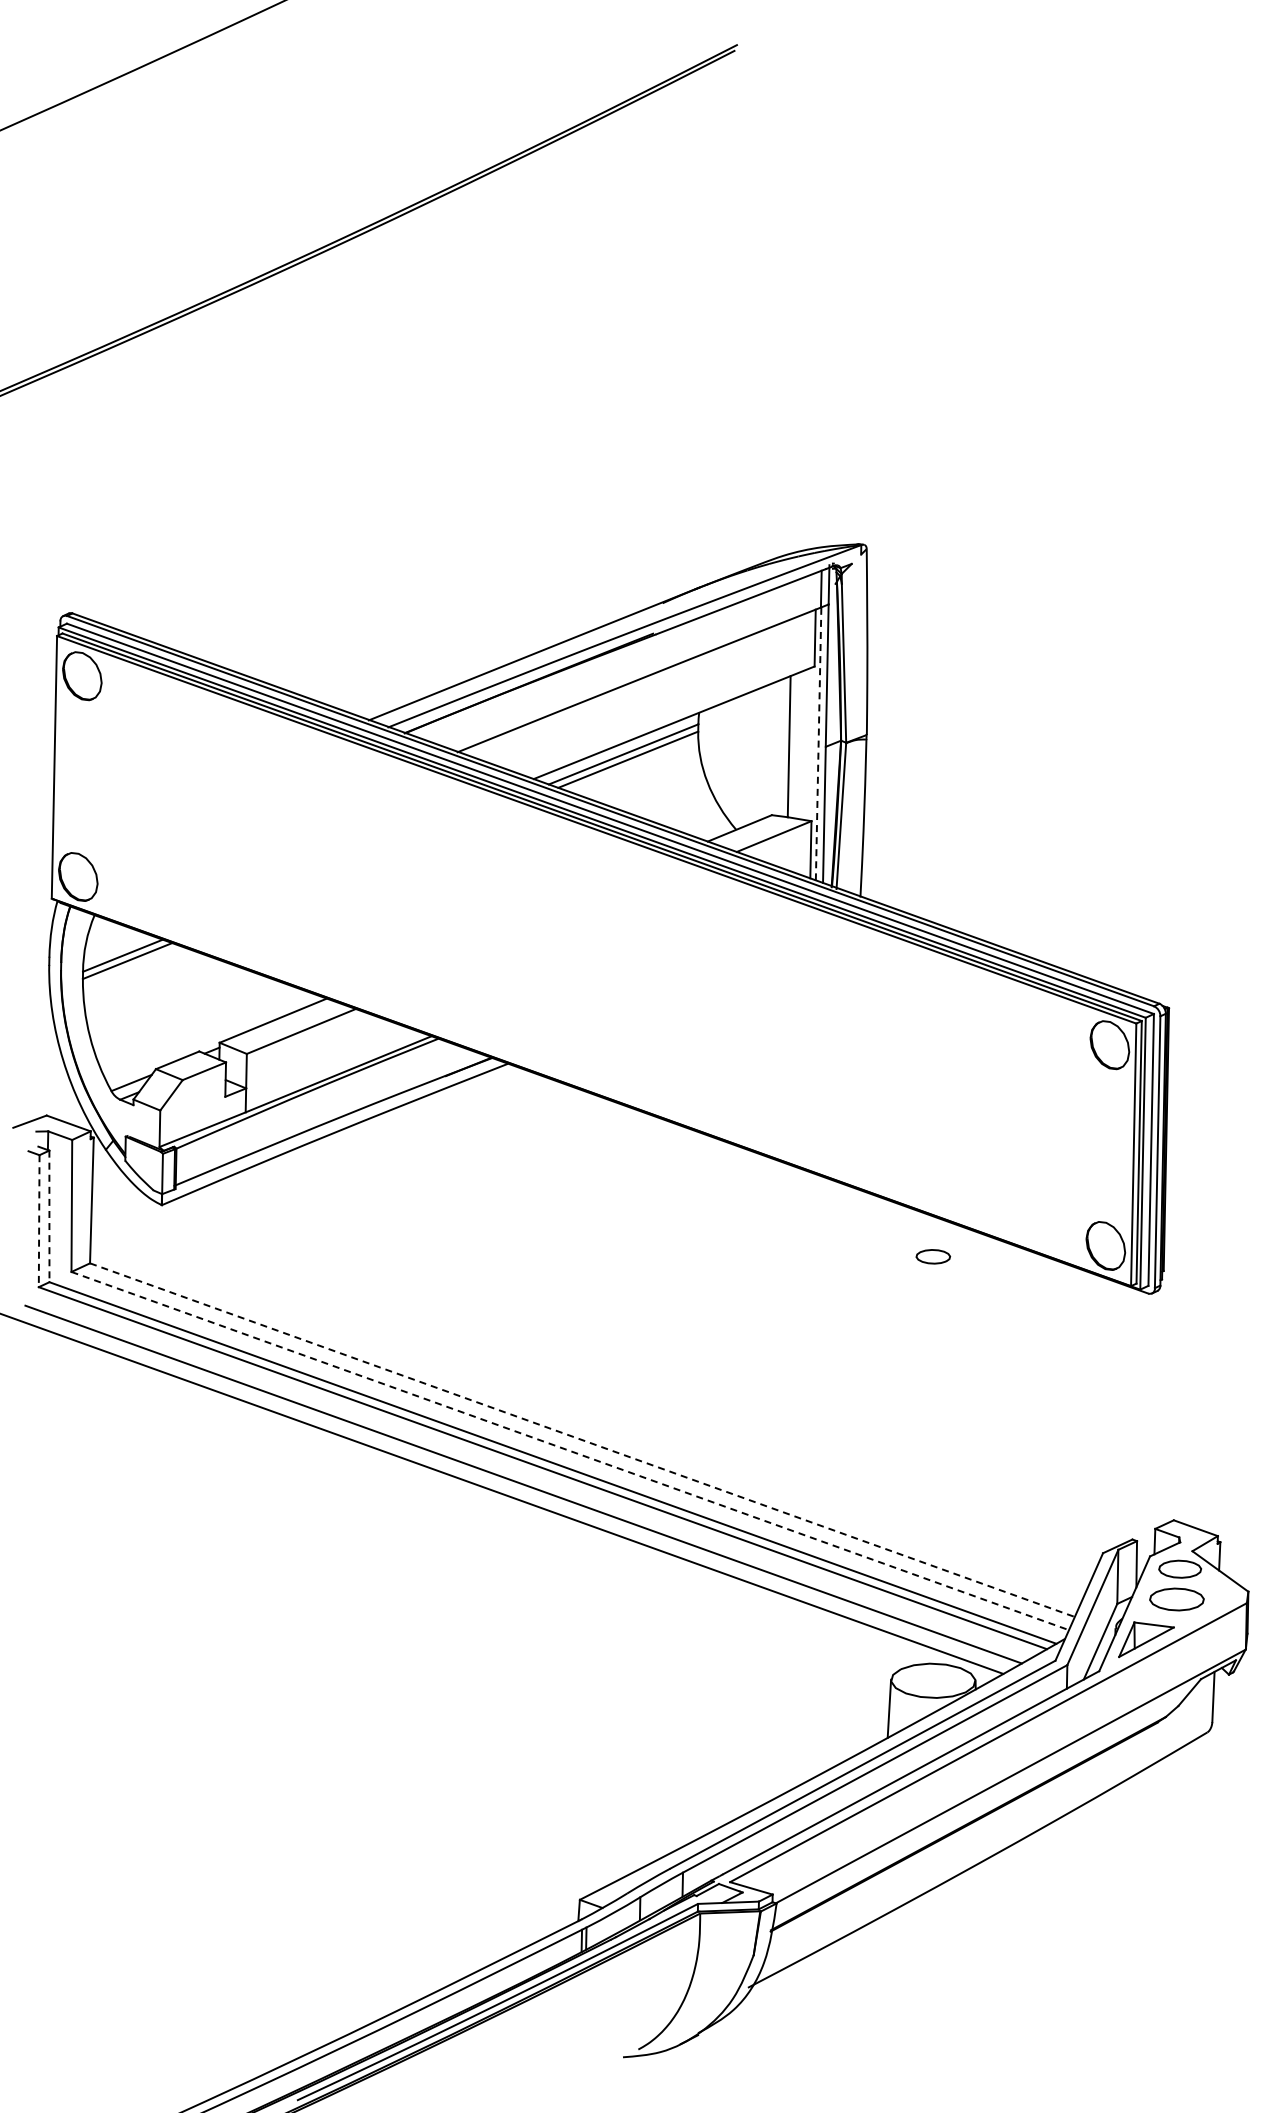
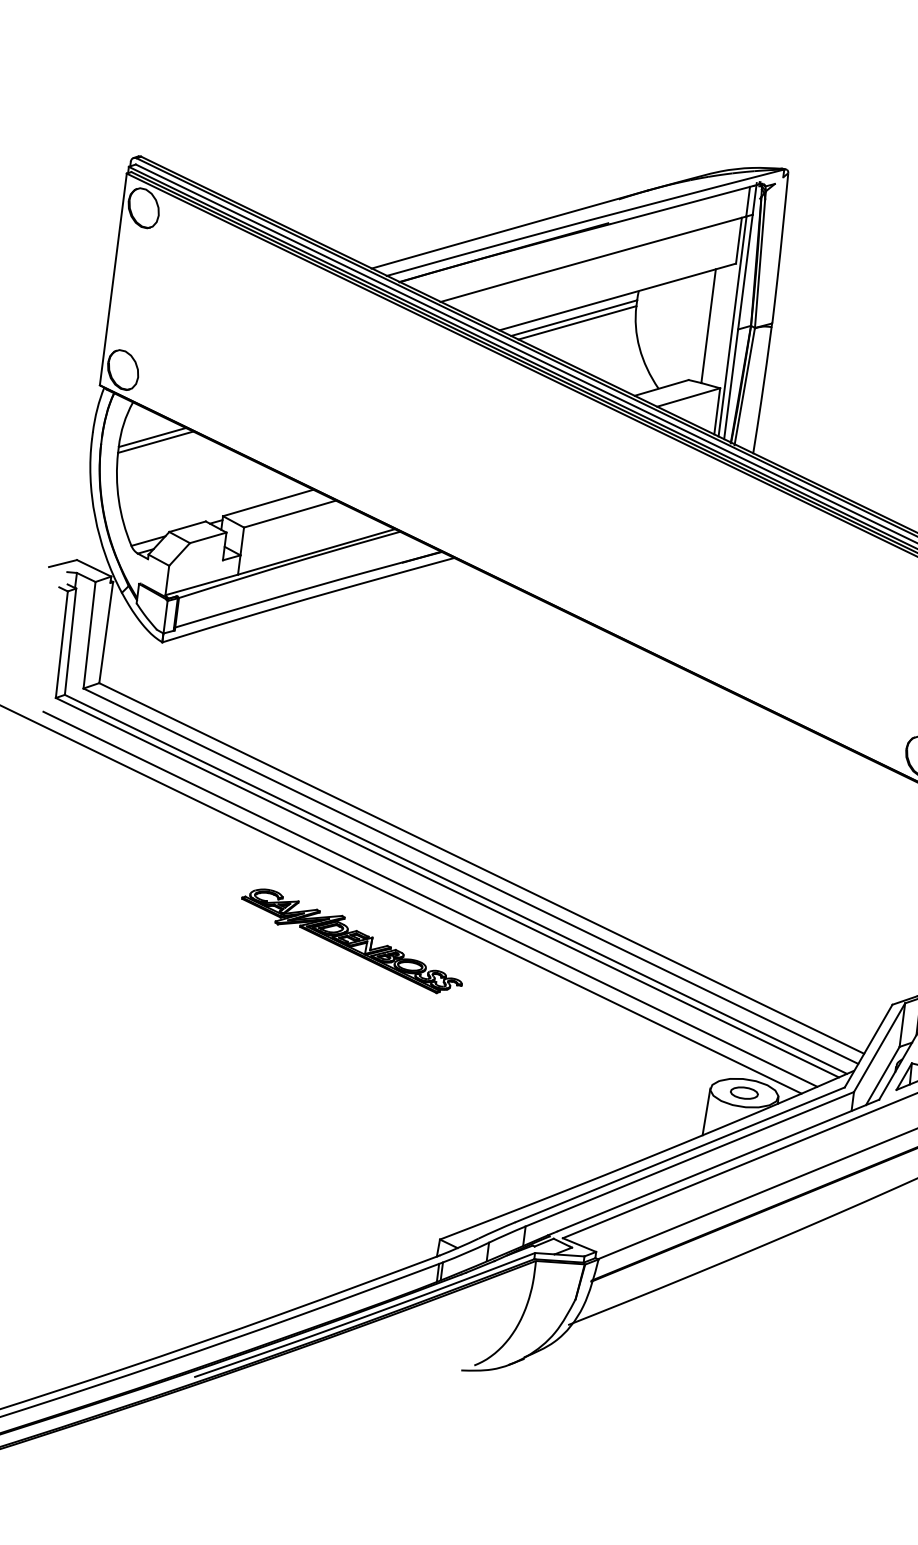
line: (818, 743) -> (732, 326), dashed -> solid
line: (49, 1216) -> (70, 641), dashed -> solid
line: (39, 1221) -> (62, 644), dashed -> solid
part: (933, 1256) -> (744, 1092), moved
line: (582, 1440) -> (481, 868), dashed -> solid
line: (570, 1451) -> (471, 876), dashed -> solid
part: (432, 1546) -> (351, 941), added

